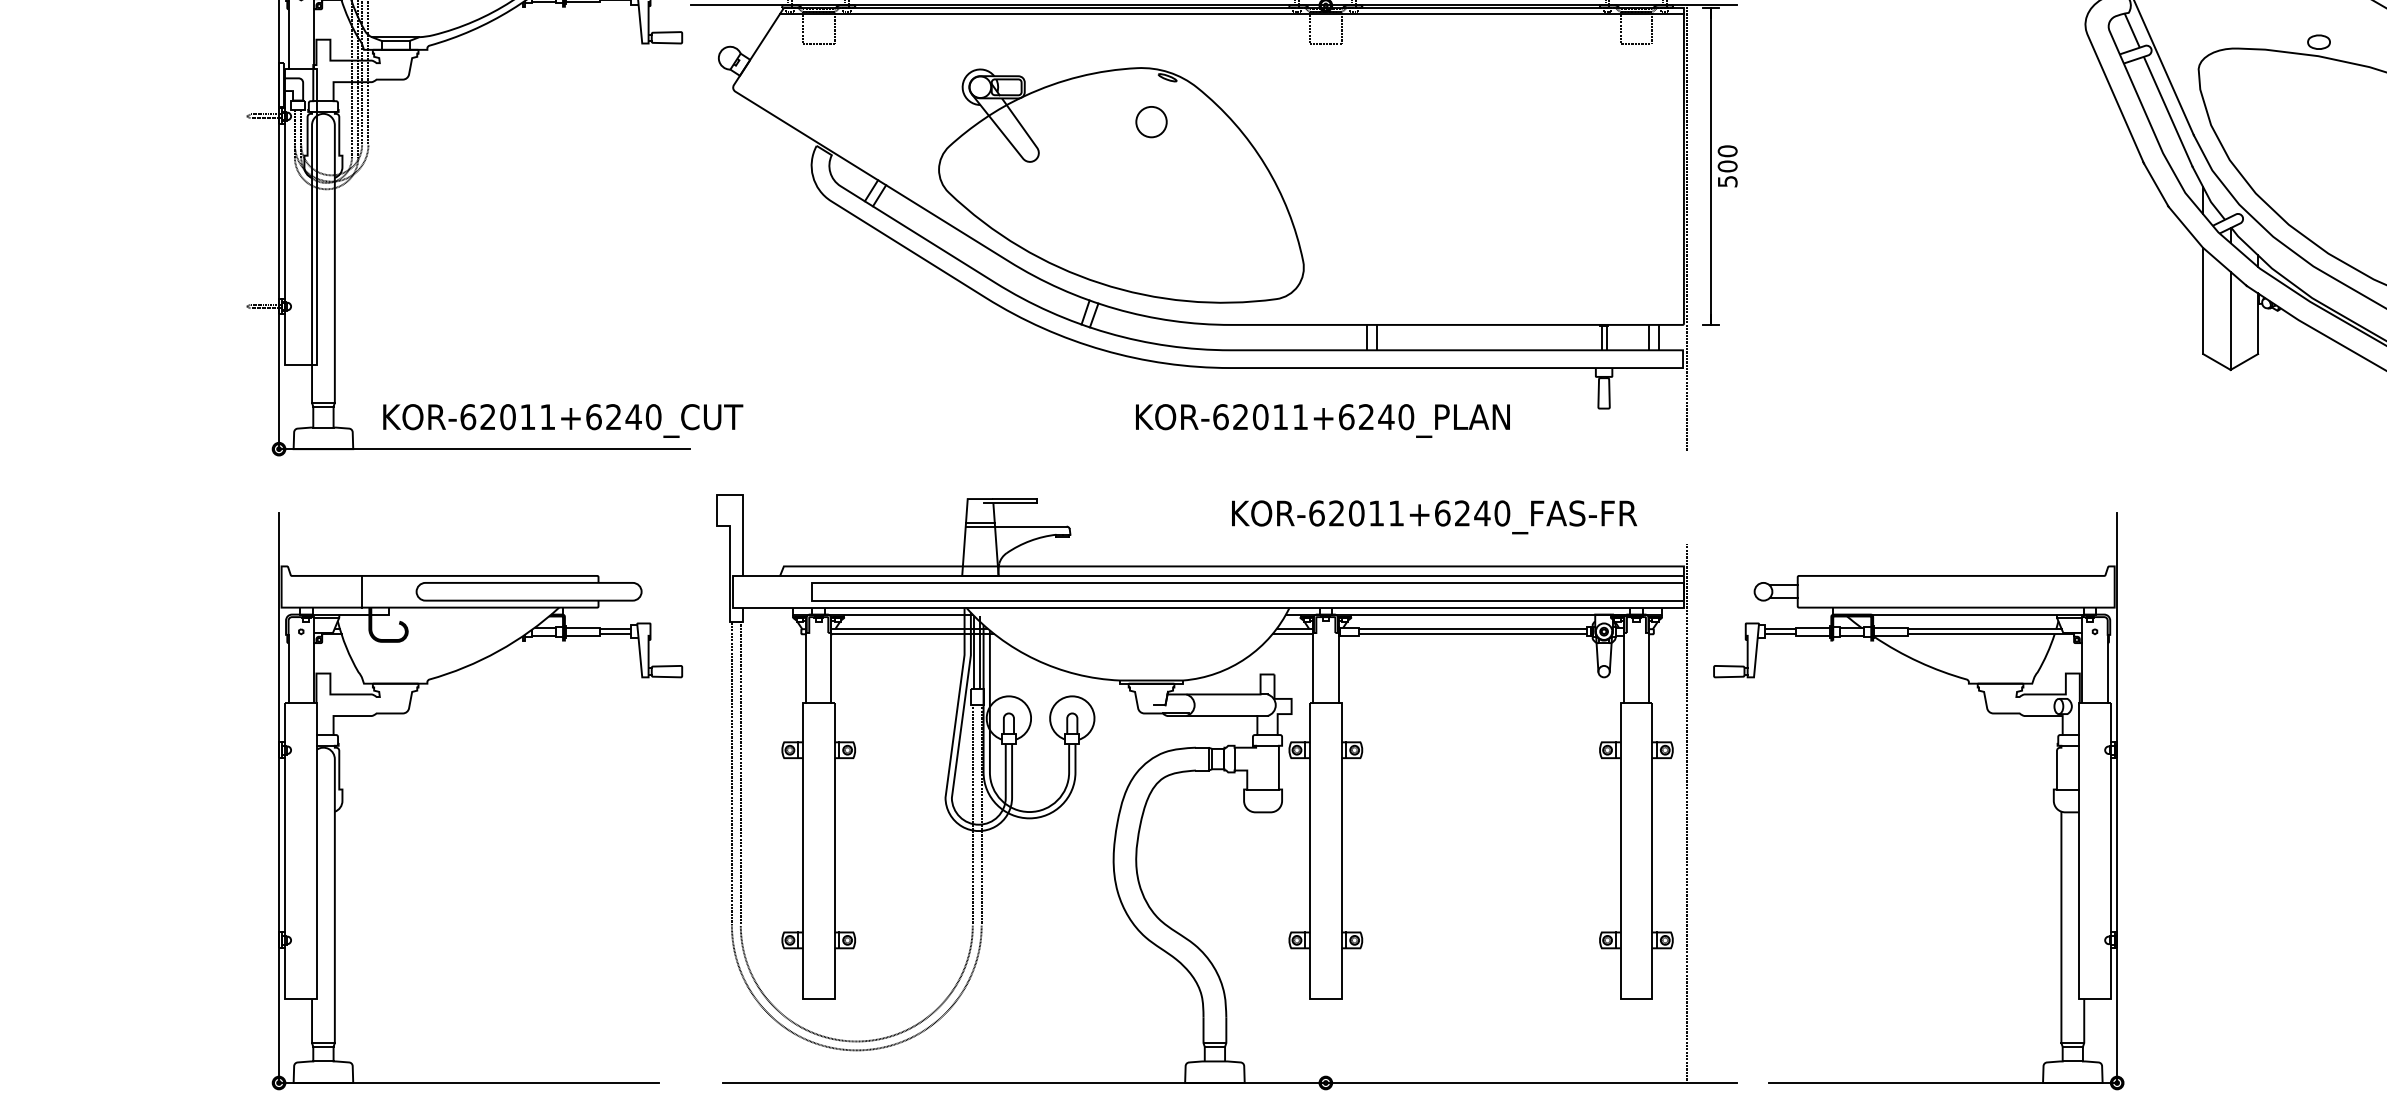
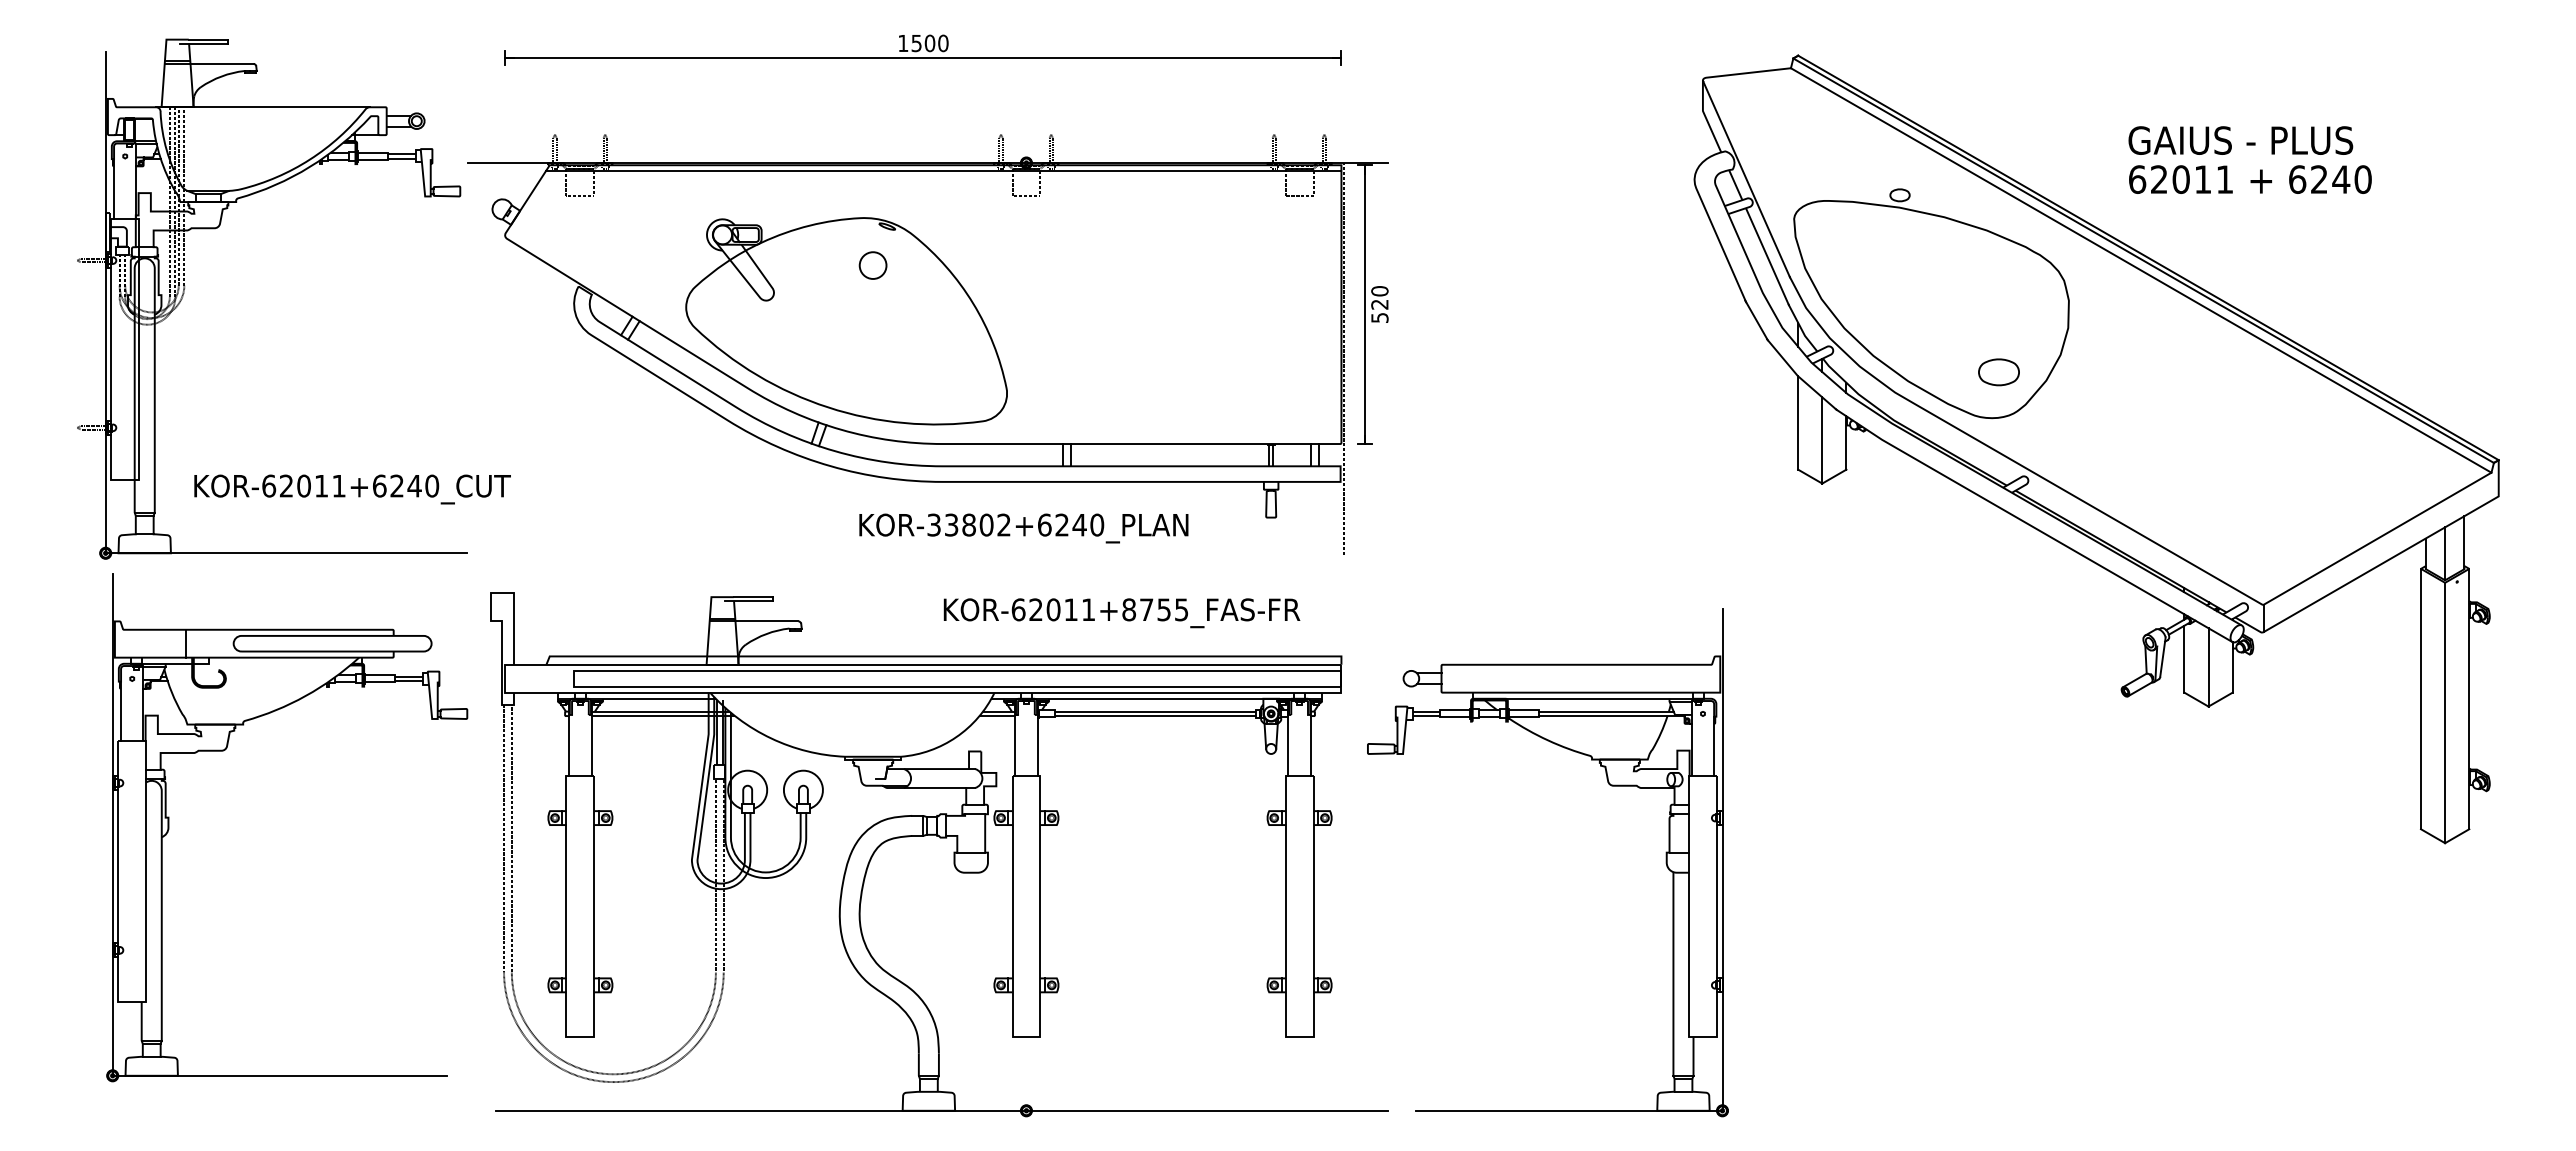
text: (1727, 166) -> (1379, 304), 500 -> 520
text: (1259, 416) -> (968, 524), KOR-62011+6240_PLAN -> KOR-33802+6240_PLAN
text: (563, 420) -> (352, 489), moved
text: (1472, 513) -> (1155, 609), KOR-62011+6240_FAS-FR -> KOR-62011+8755_FAS-FR
part: (407, 713) -> (225, 750), moved
line: (1687, 813) -> (1344, 873), removed

